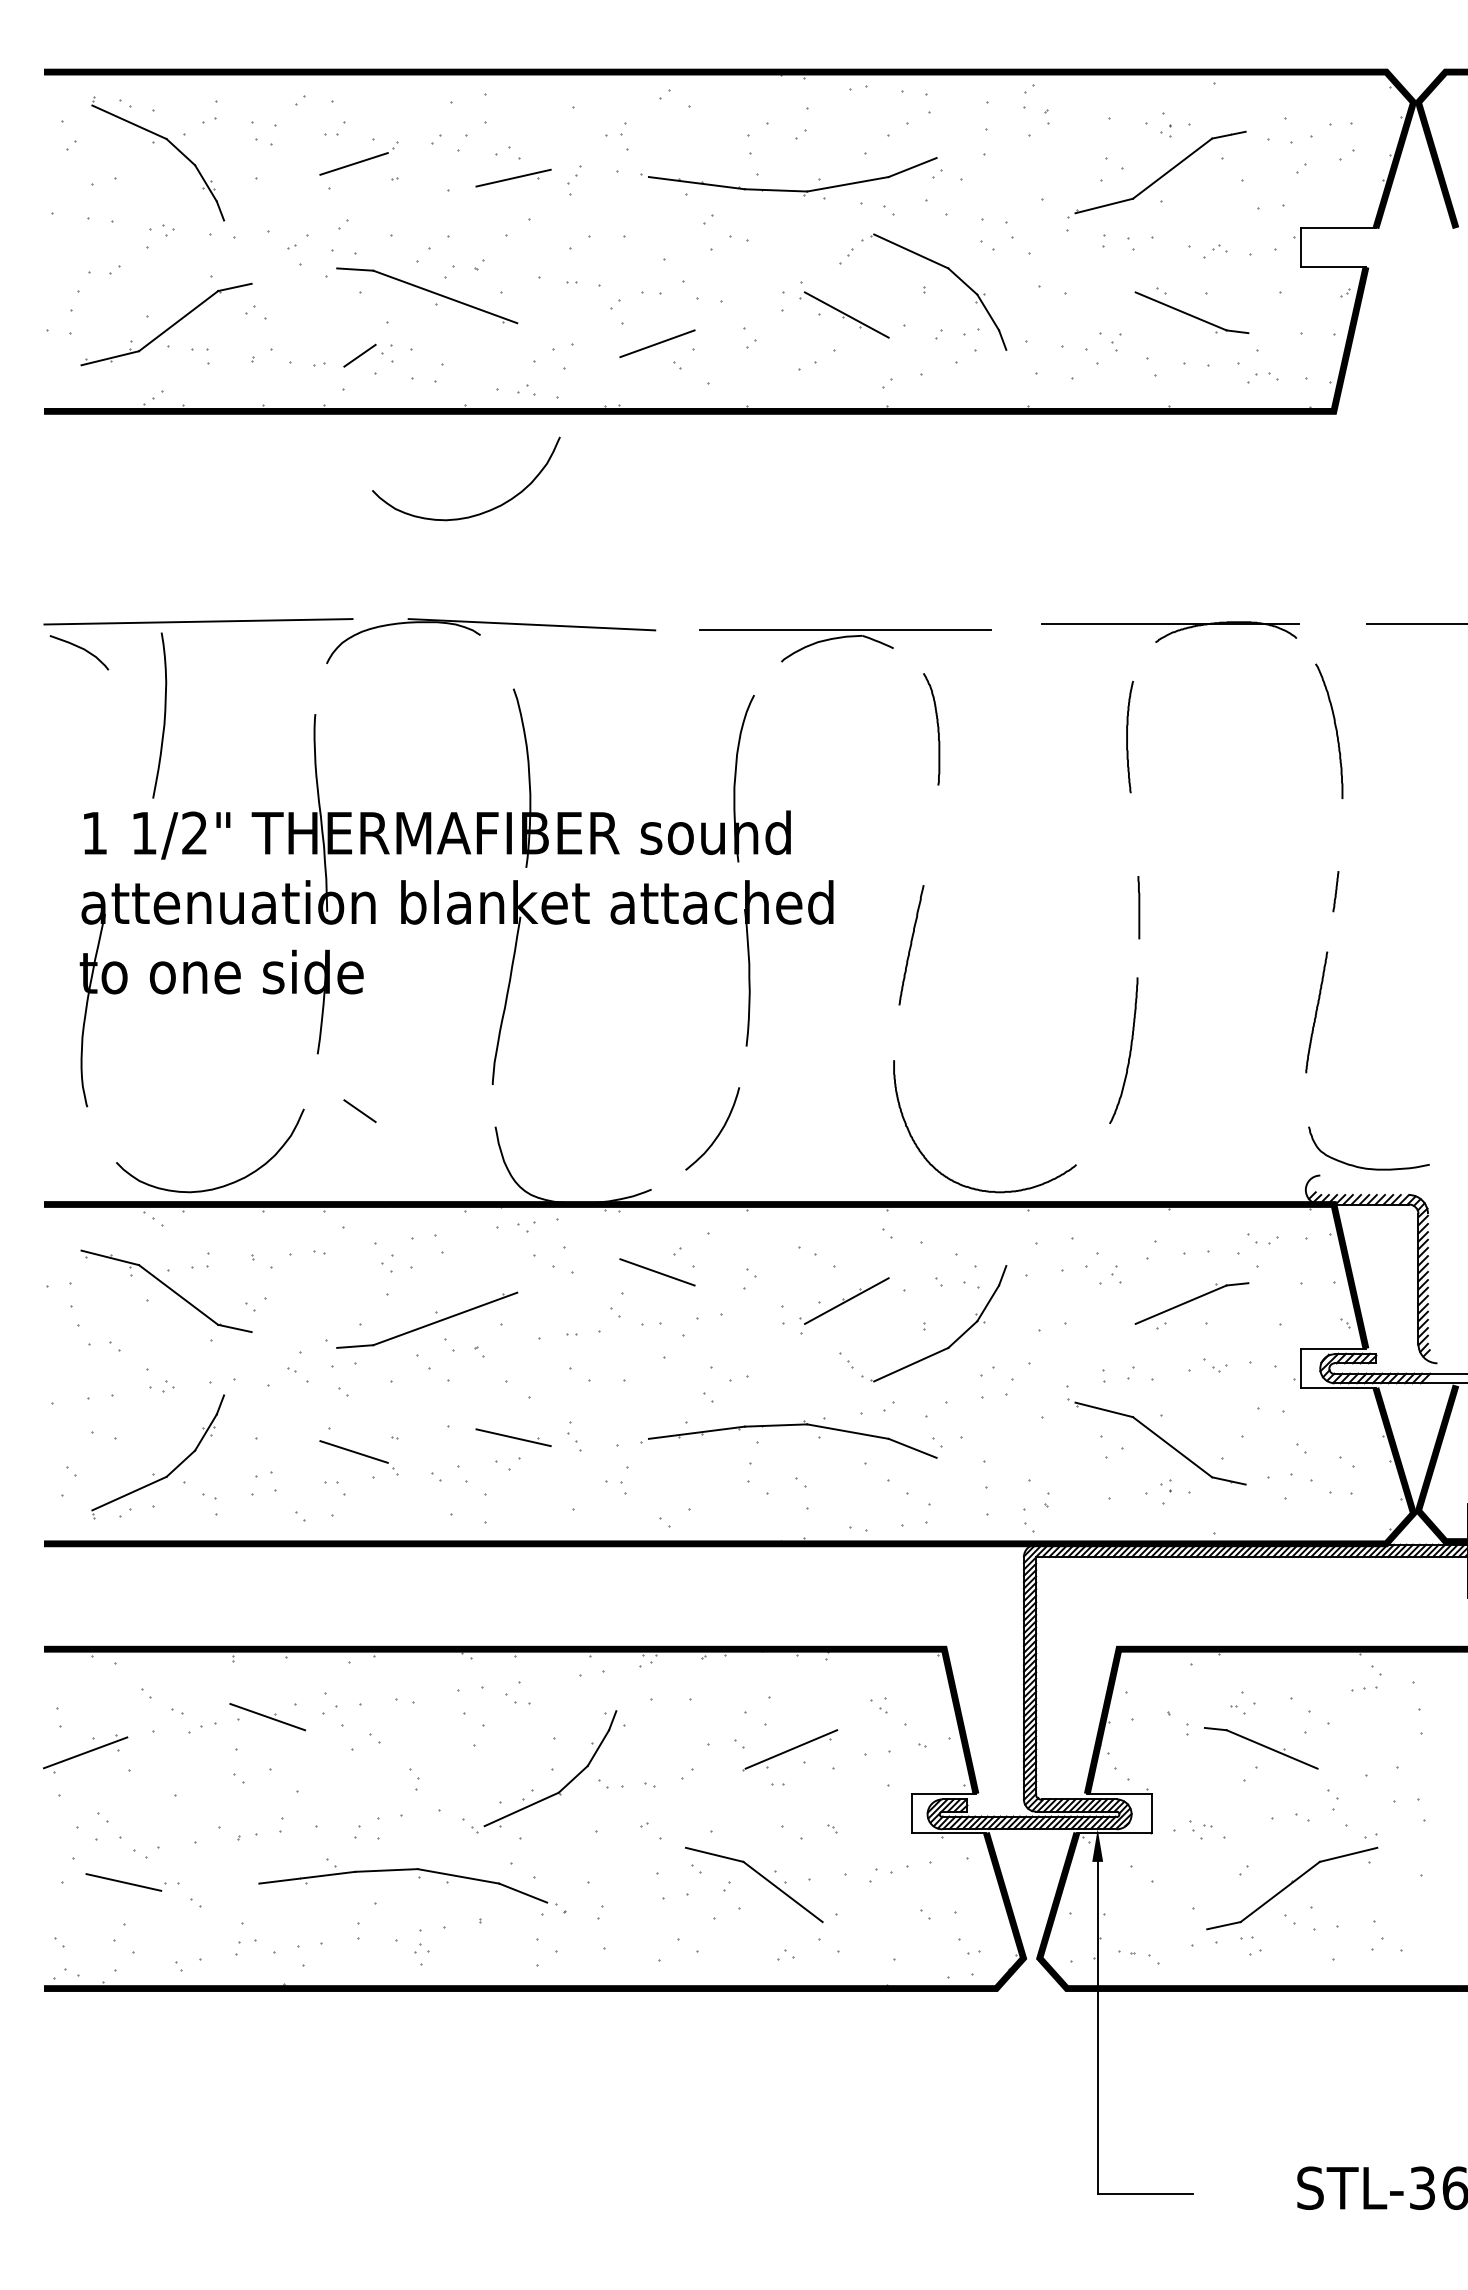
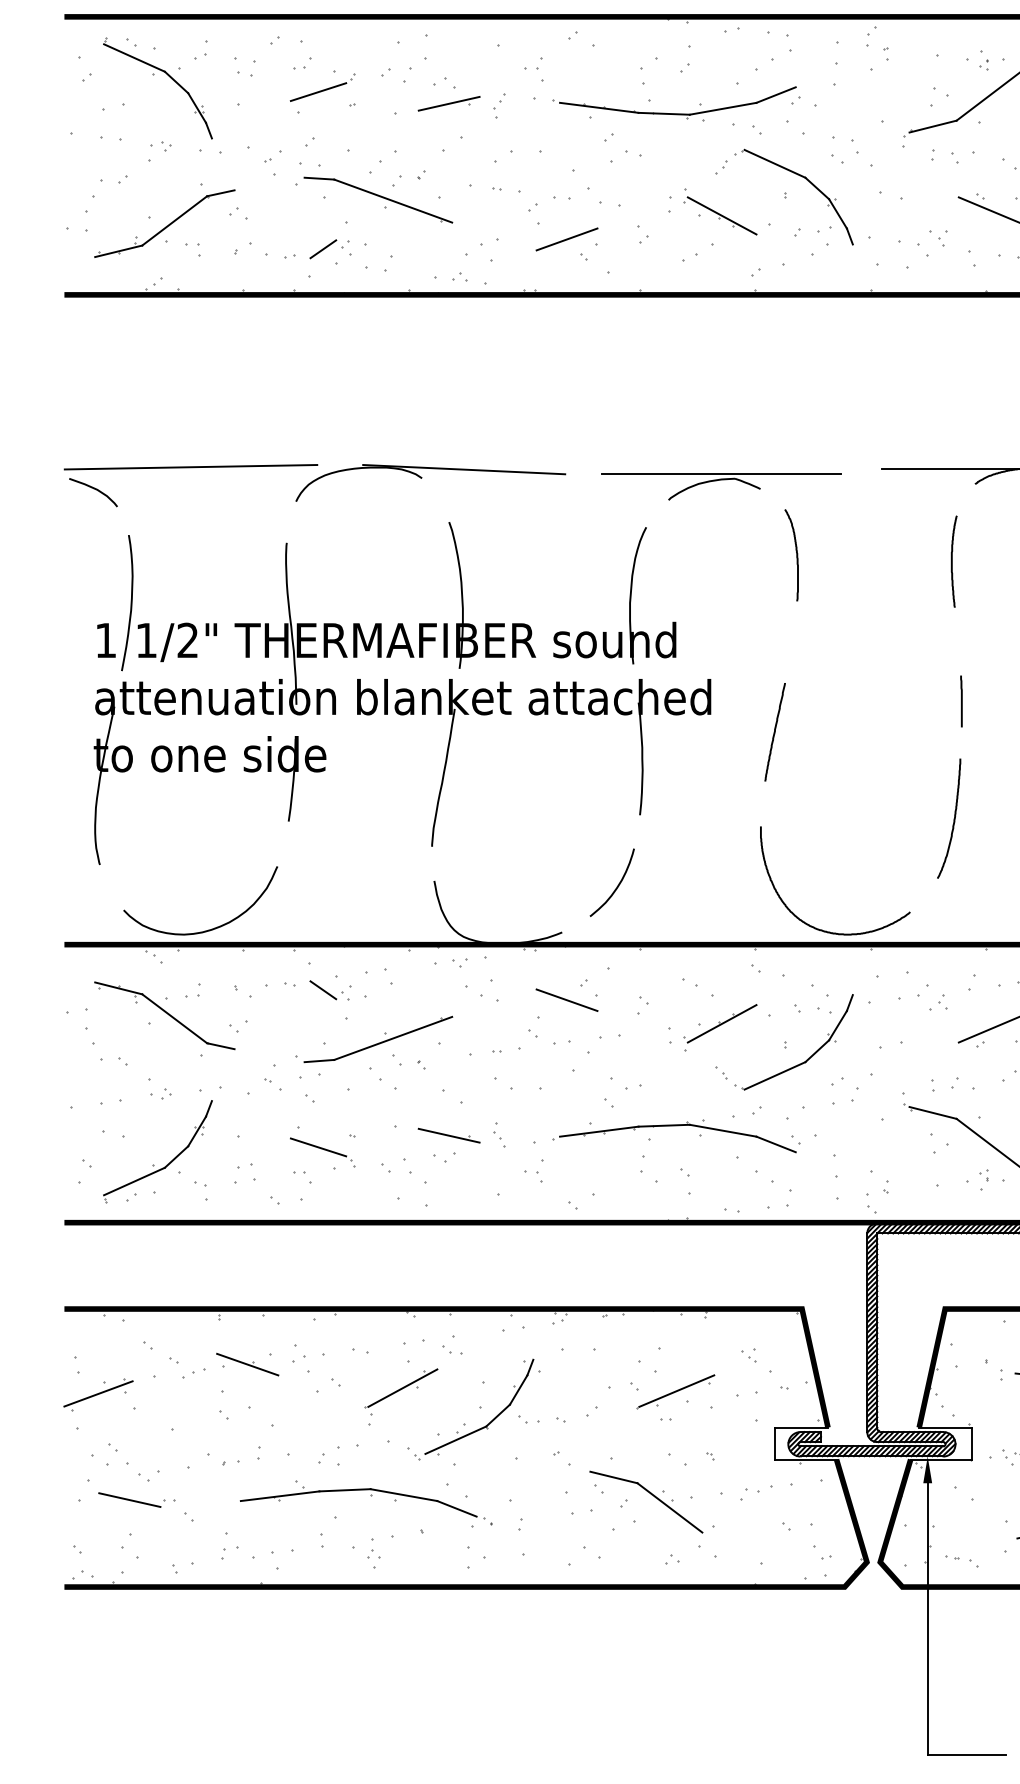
curve: (474, 514) -> (417, 379), removed
curve: (164, 715) -> (131, 603), moved
line: (359, 1111) -> (322, 990), moved
line: (456, 1745) -> (402, 1387), added

